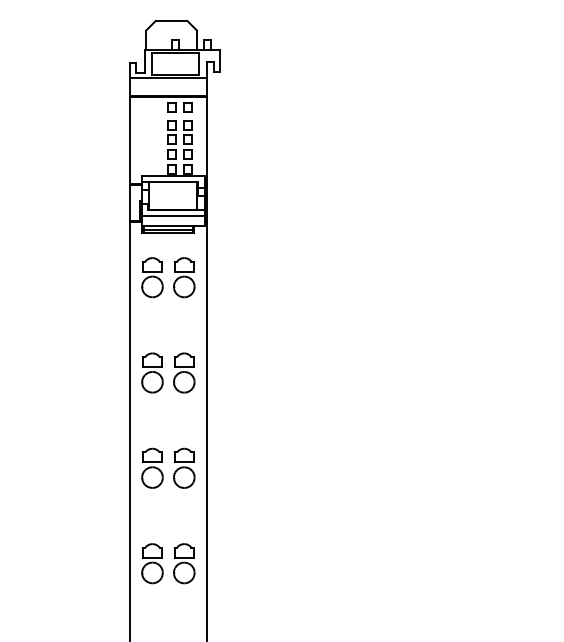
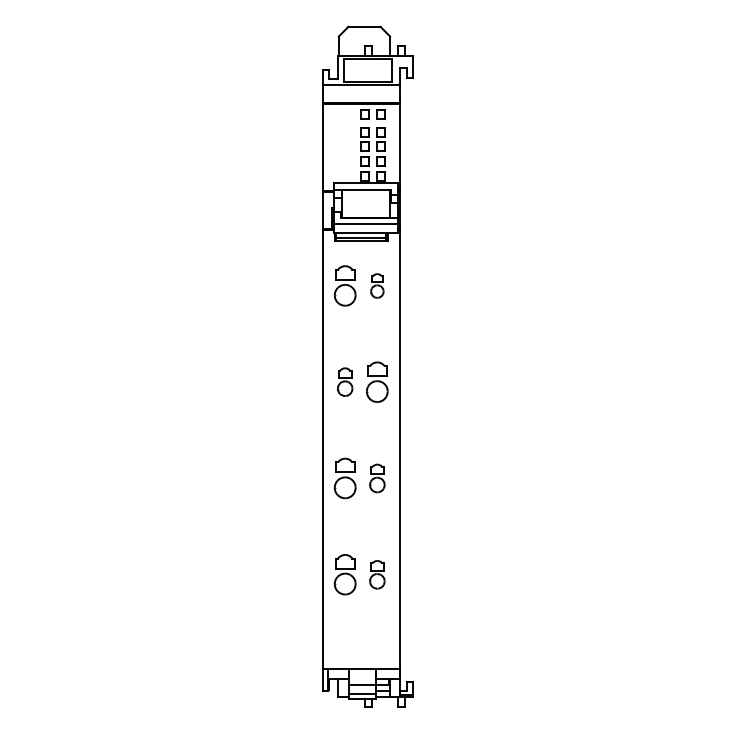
part: (184, 277) -> (377, 285), size x0.6
part: (151, 372) -> (344, 381), size x0.7
part: (184, 468) -> (377, 478), size x0.7
part: (184, 563) -> (377, 574), size x0.7

